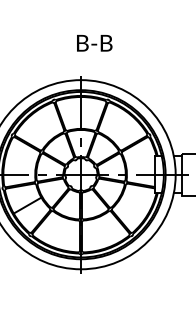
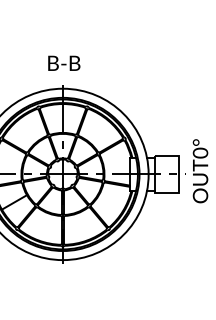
text: (94, 42) -> (64, 62), moved

